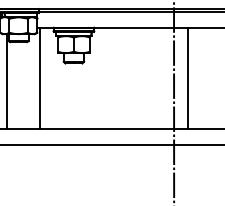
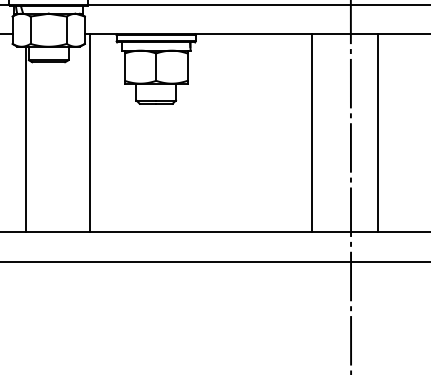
line: (154, 78) -> (312, 132), added

